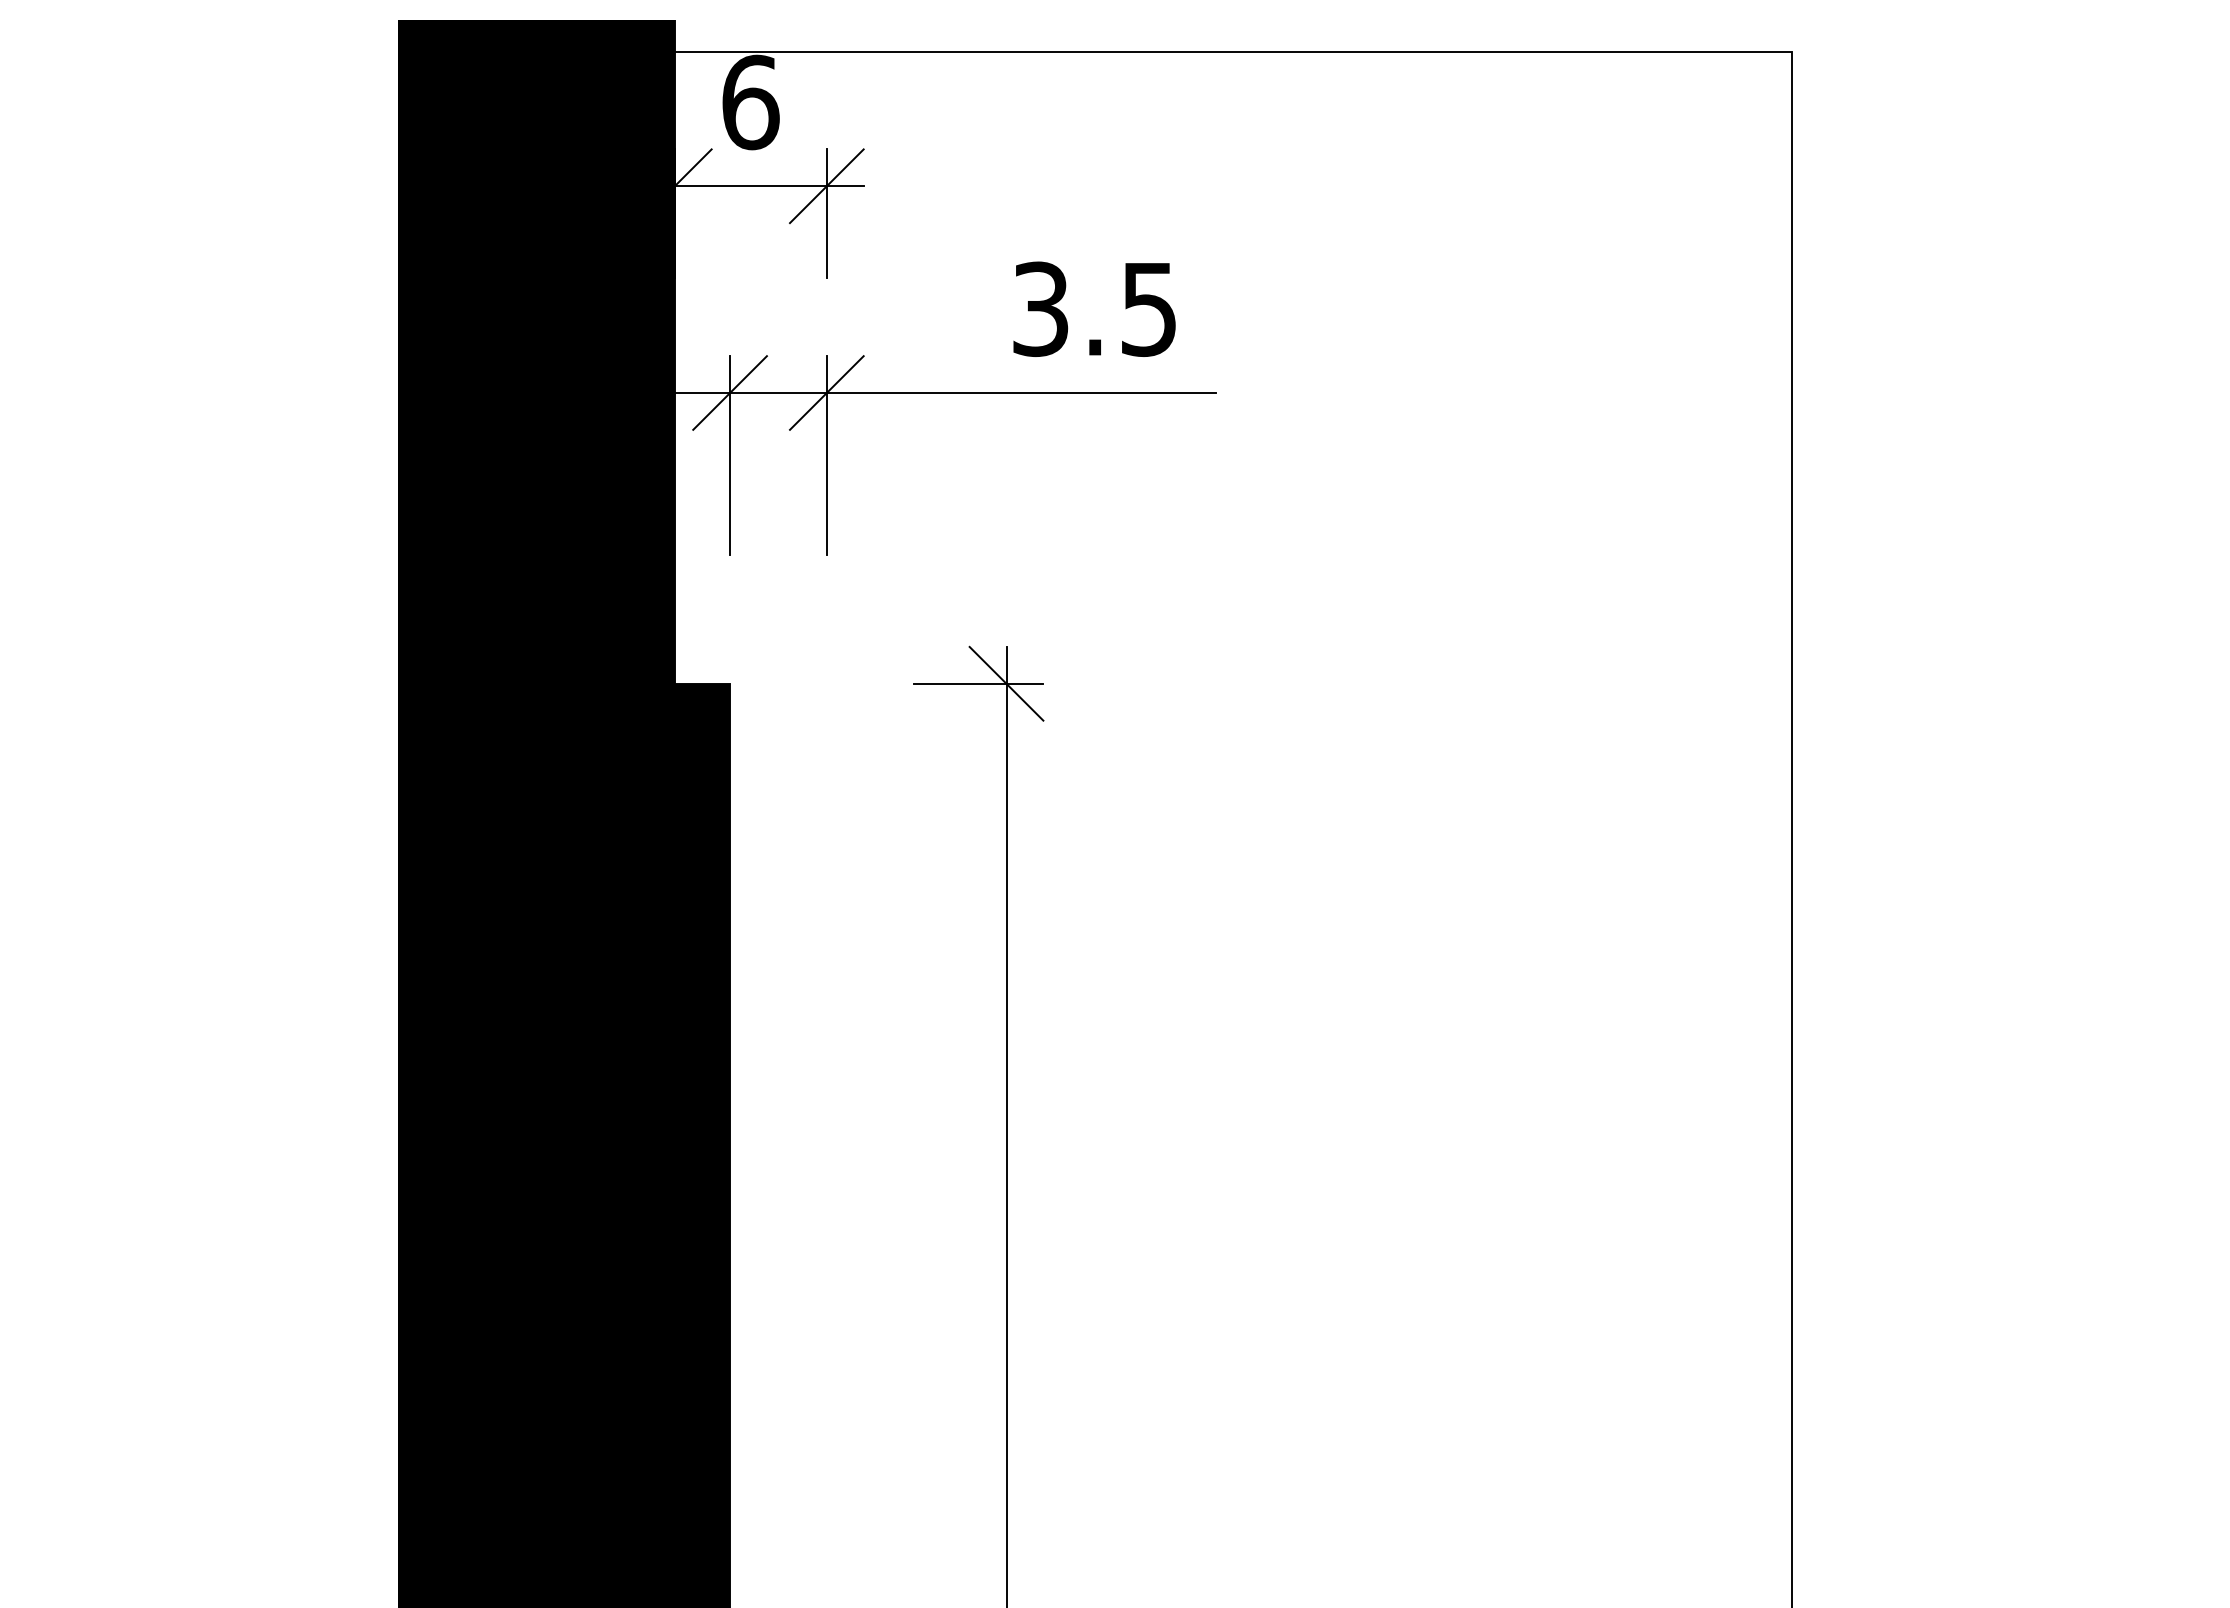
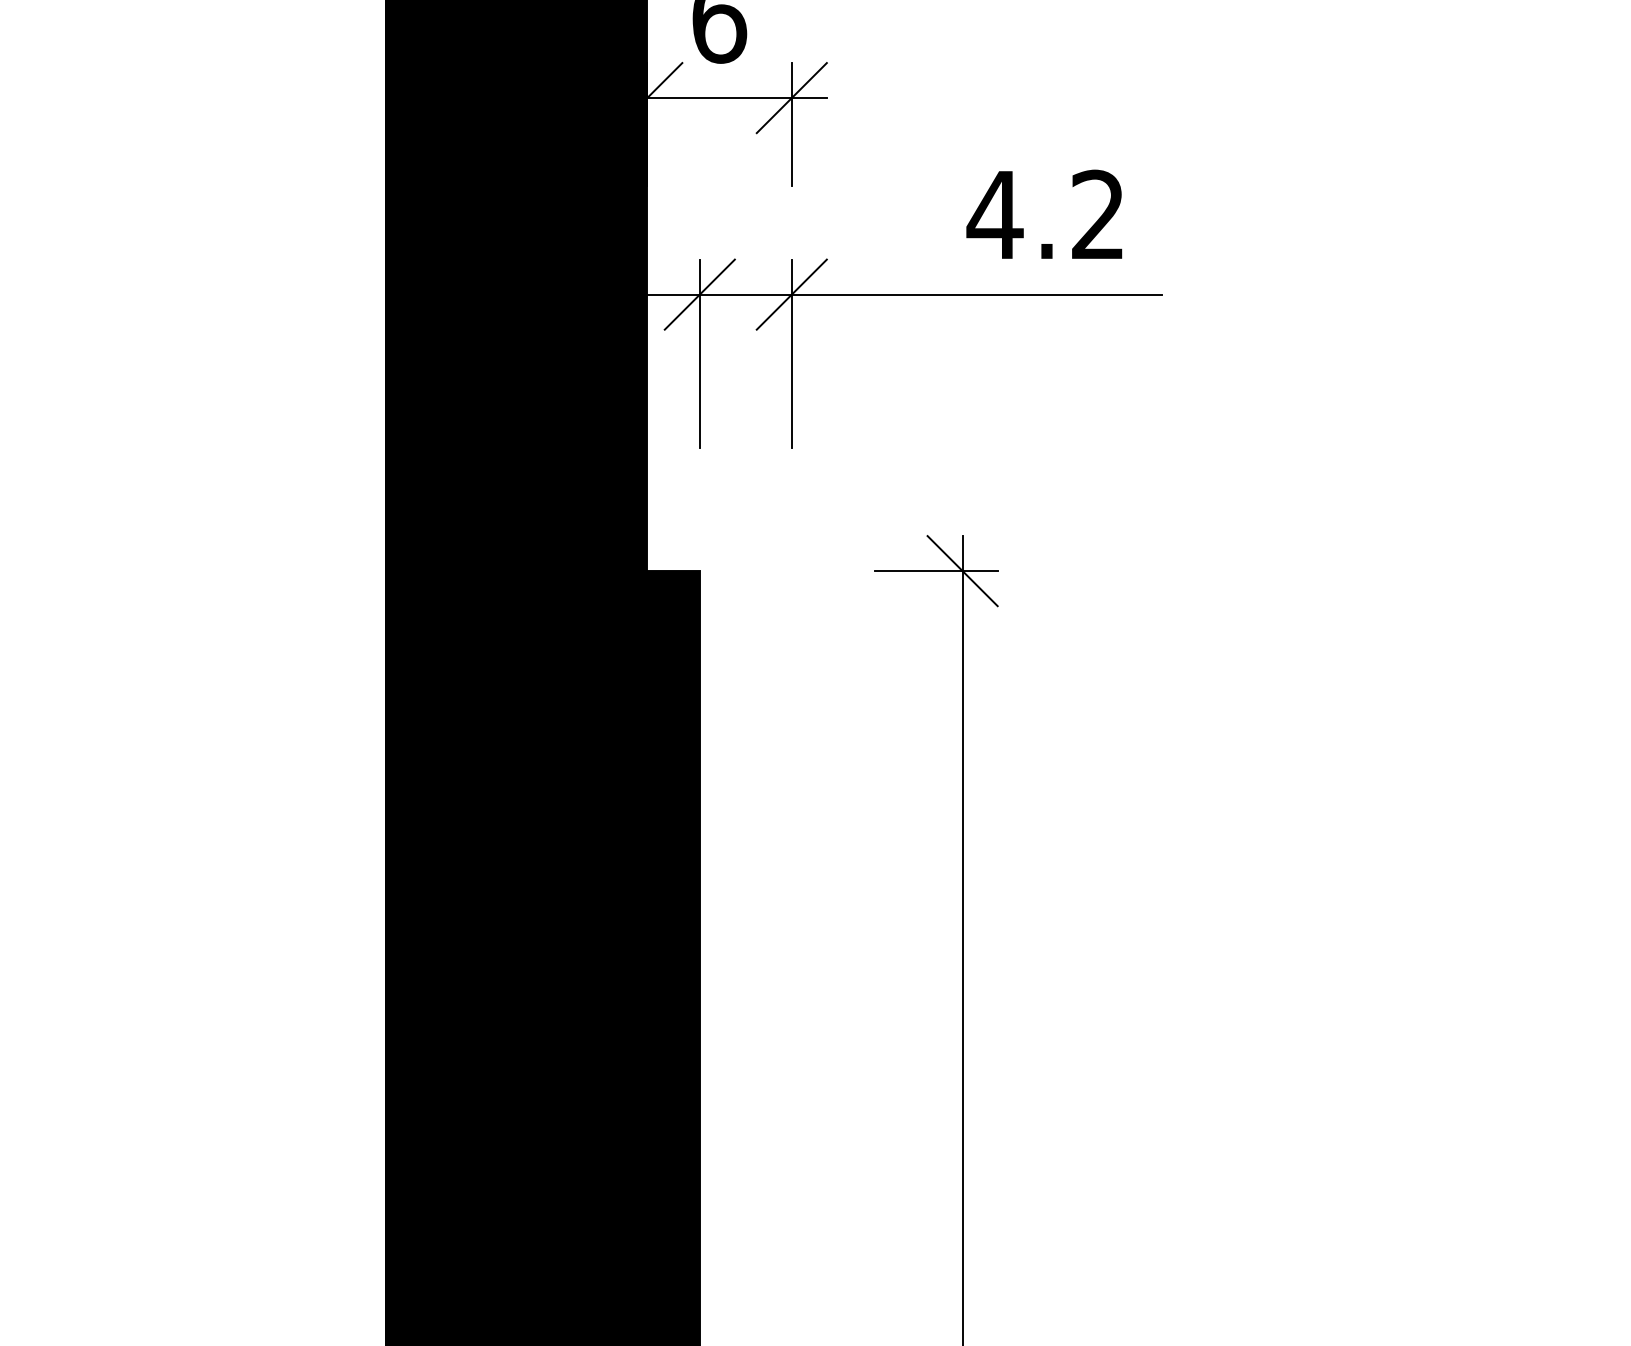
text: (1092, 309) -> (1044, 215), 3.5 -> 4.2

